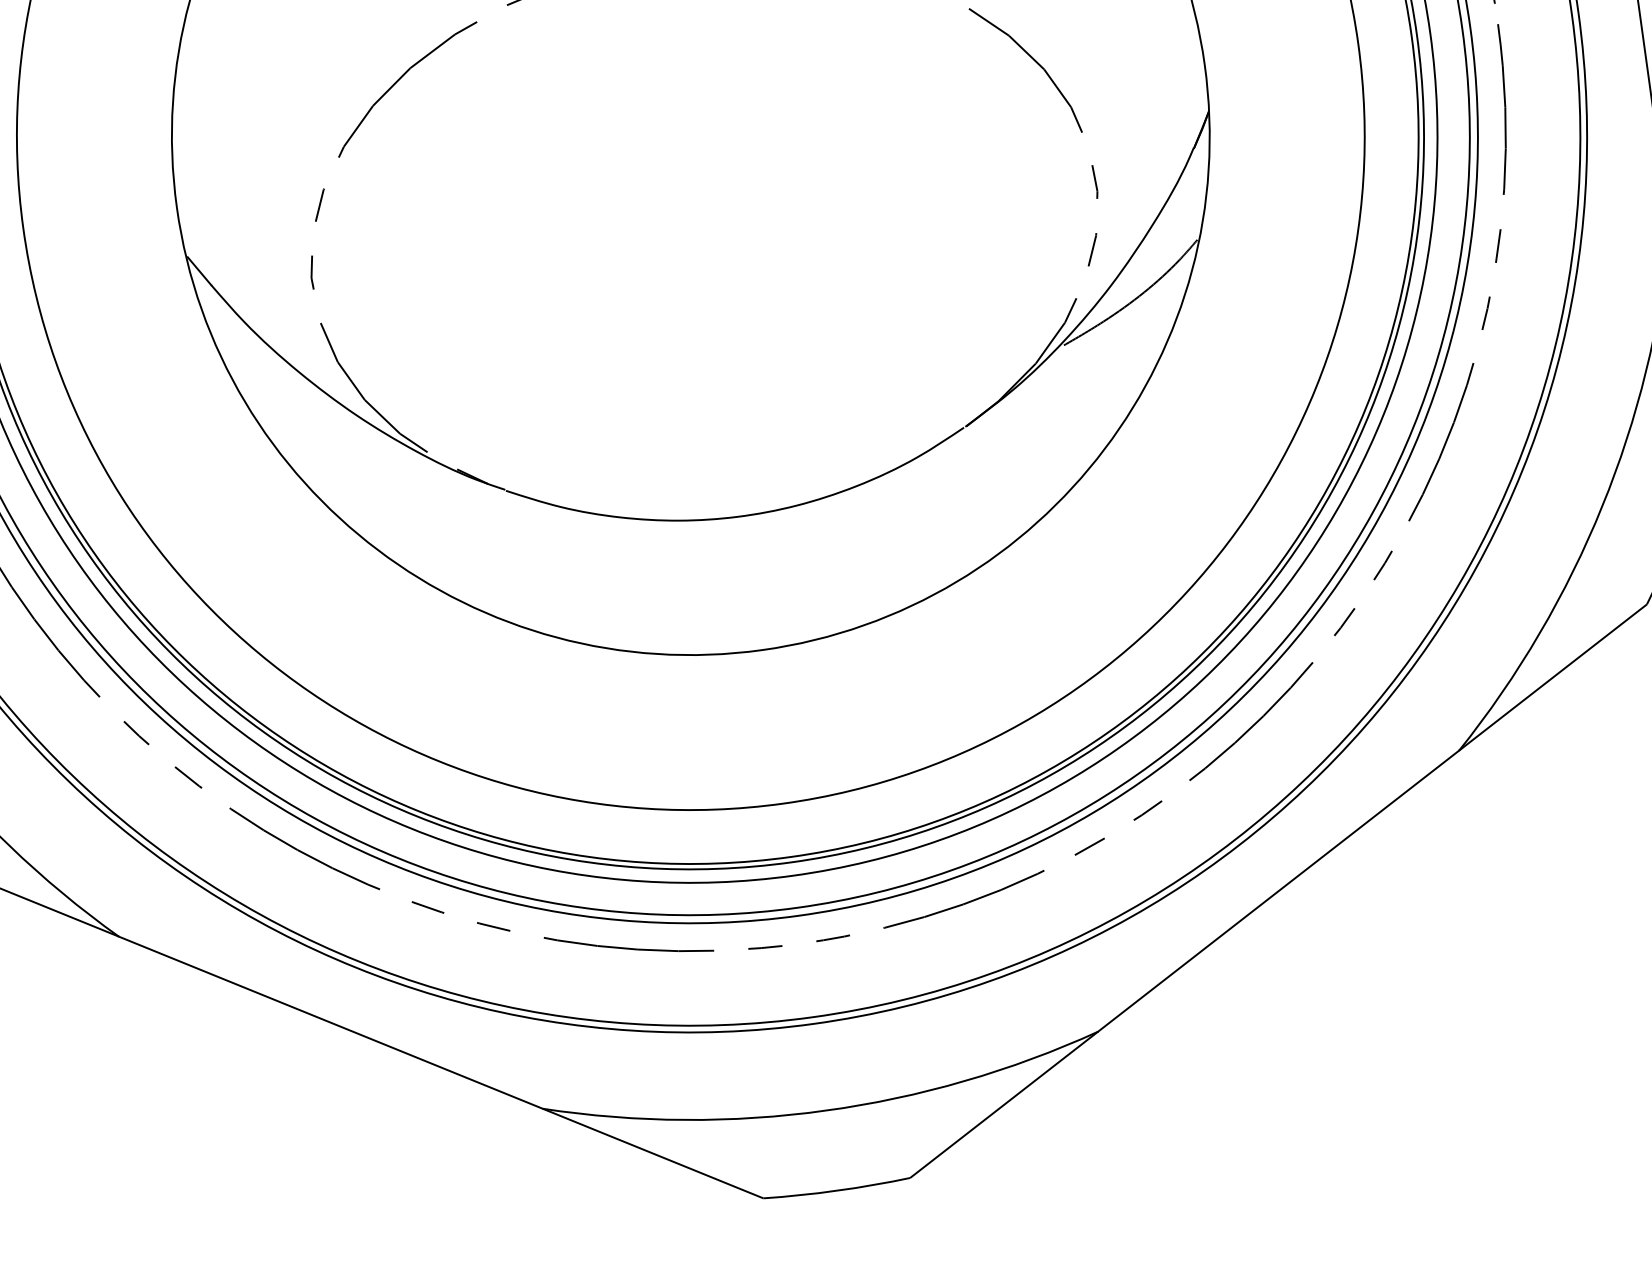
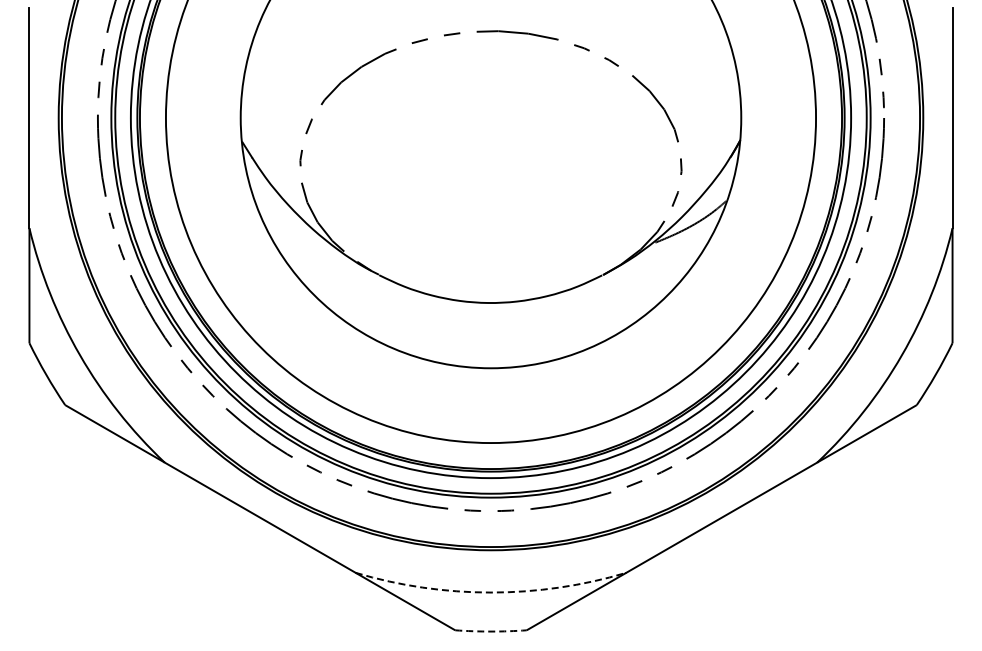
arc: (827, 1110) -> (491, 592), solid -> dashed
arc: (838, 1190) -> (491, 631), solid -> dashed

